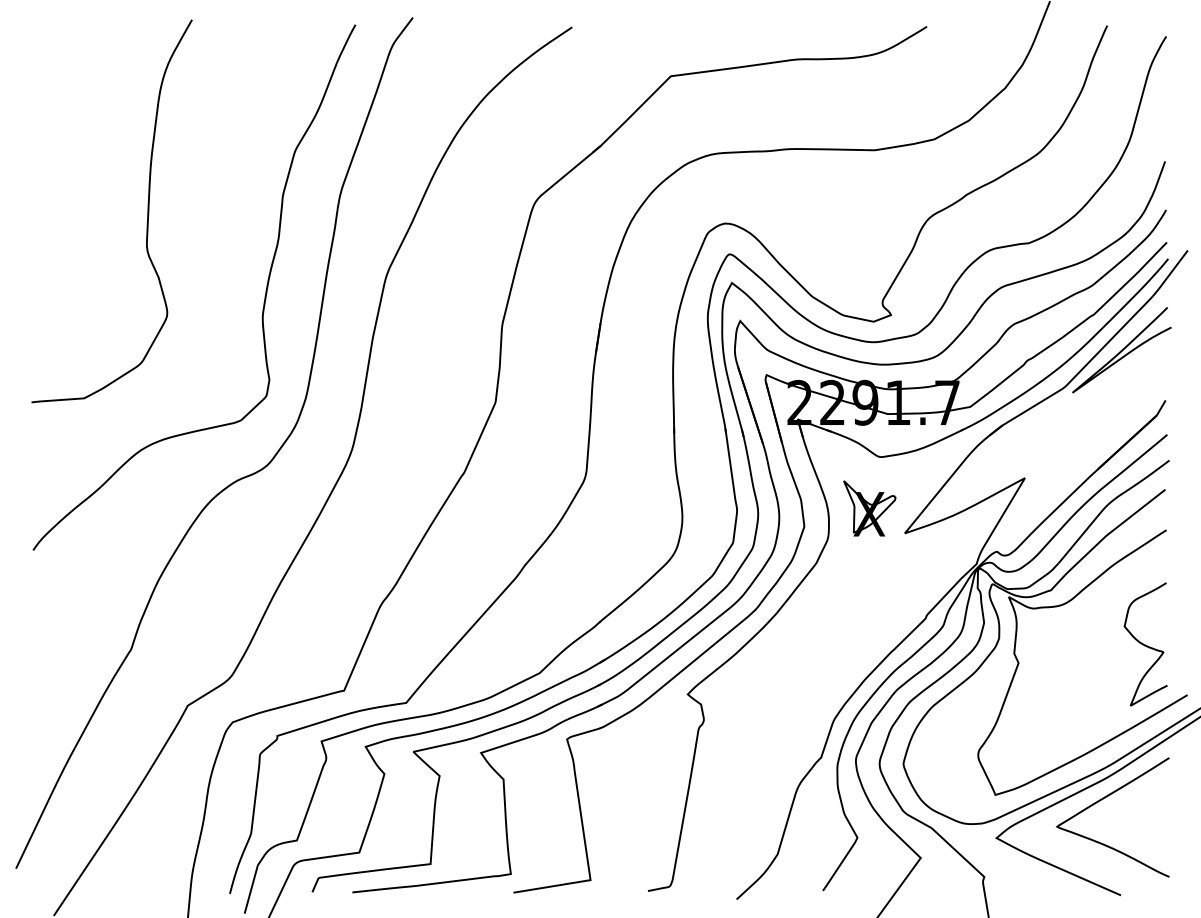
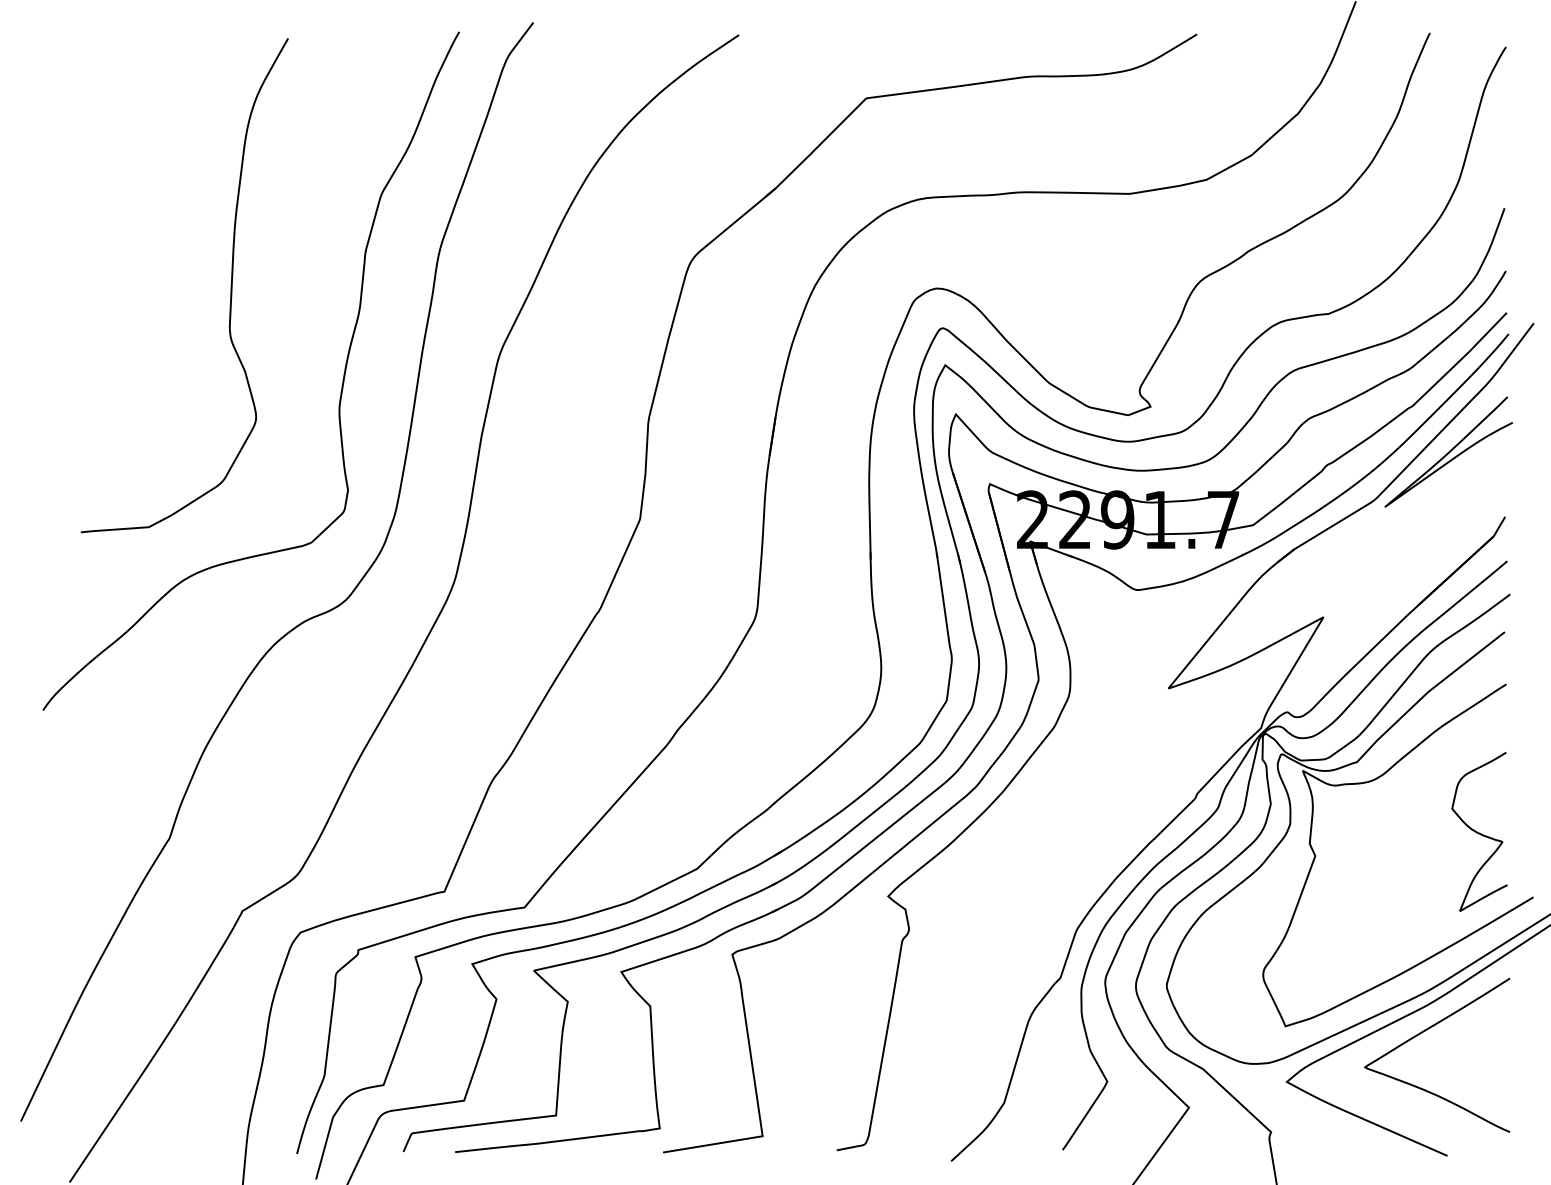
curve: (147, 211) -> (230, 285), moved
part: (870, 508) -> (1123, 656), removed

